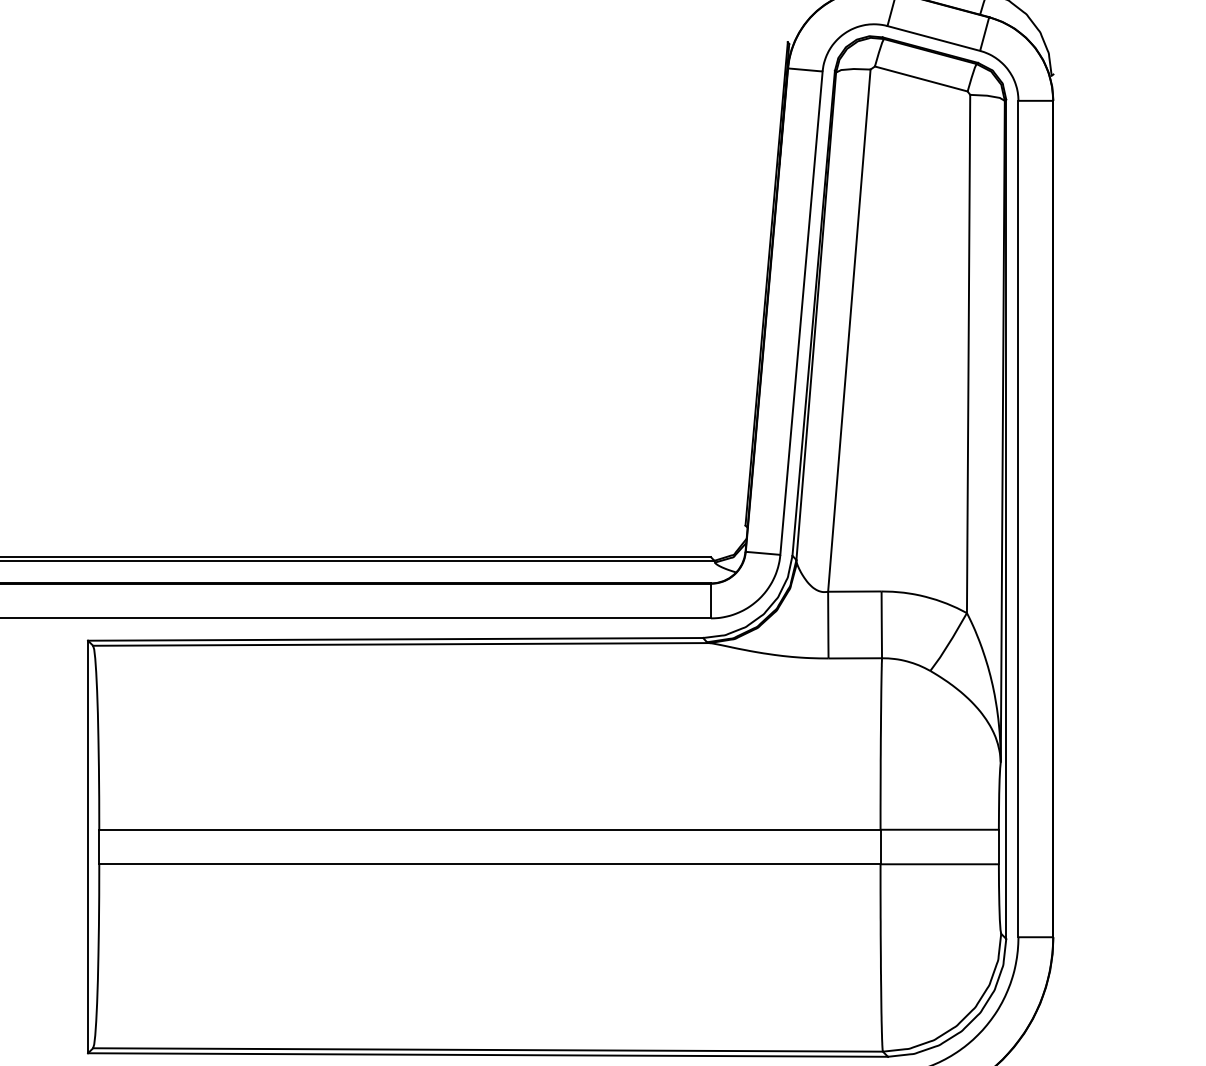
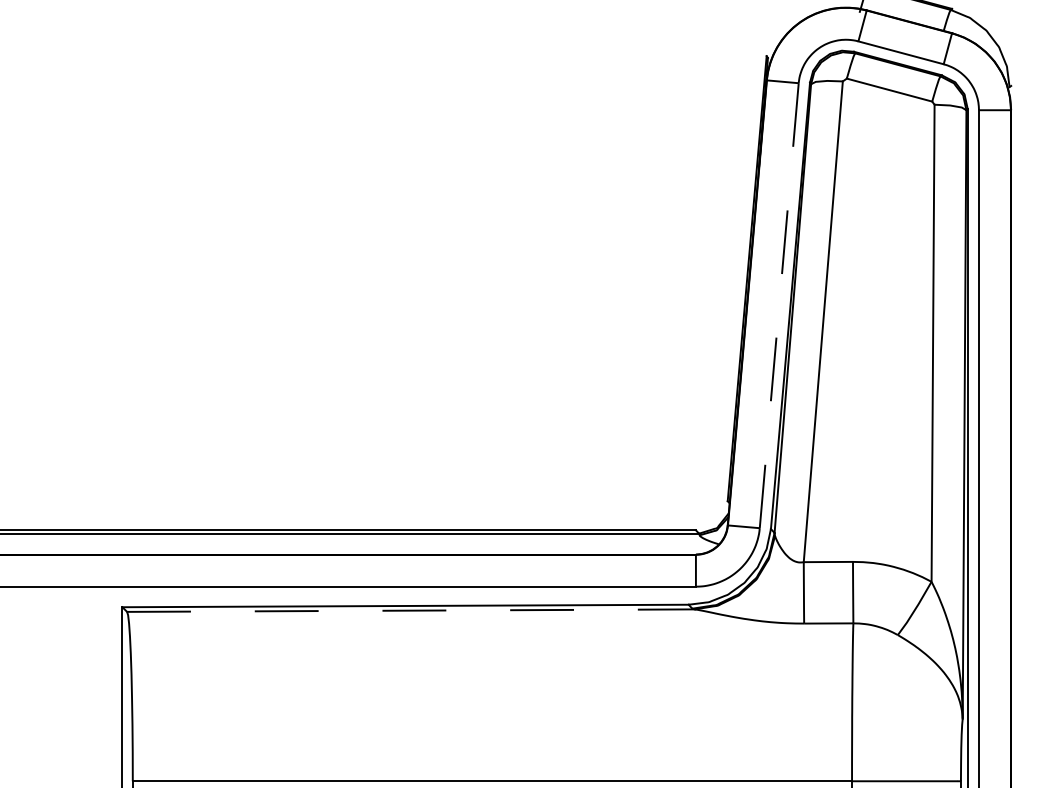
line: (801, 313) -> (779, 305), solid -> dashed
line: (401, 644) -> (411, 610), solid -> dashed

